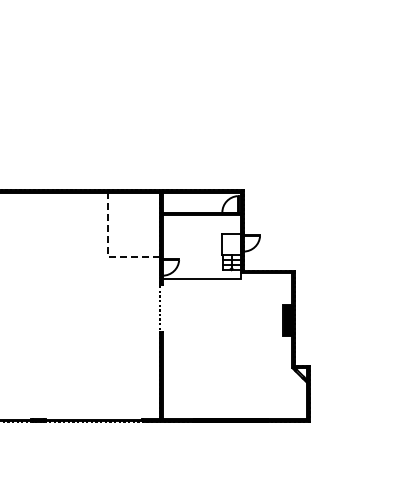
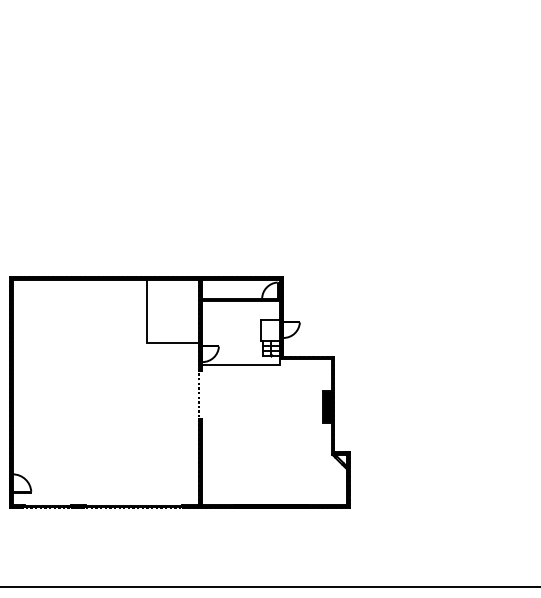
line: (107, 252) -> (147, 338), dashed -> solid

